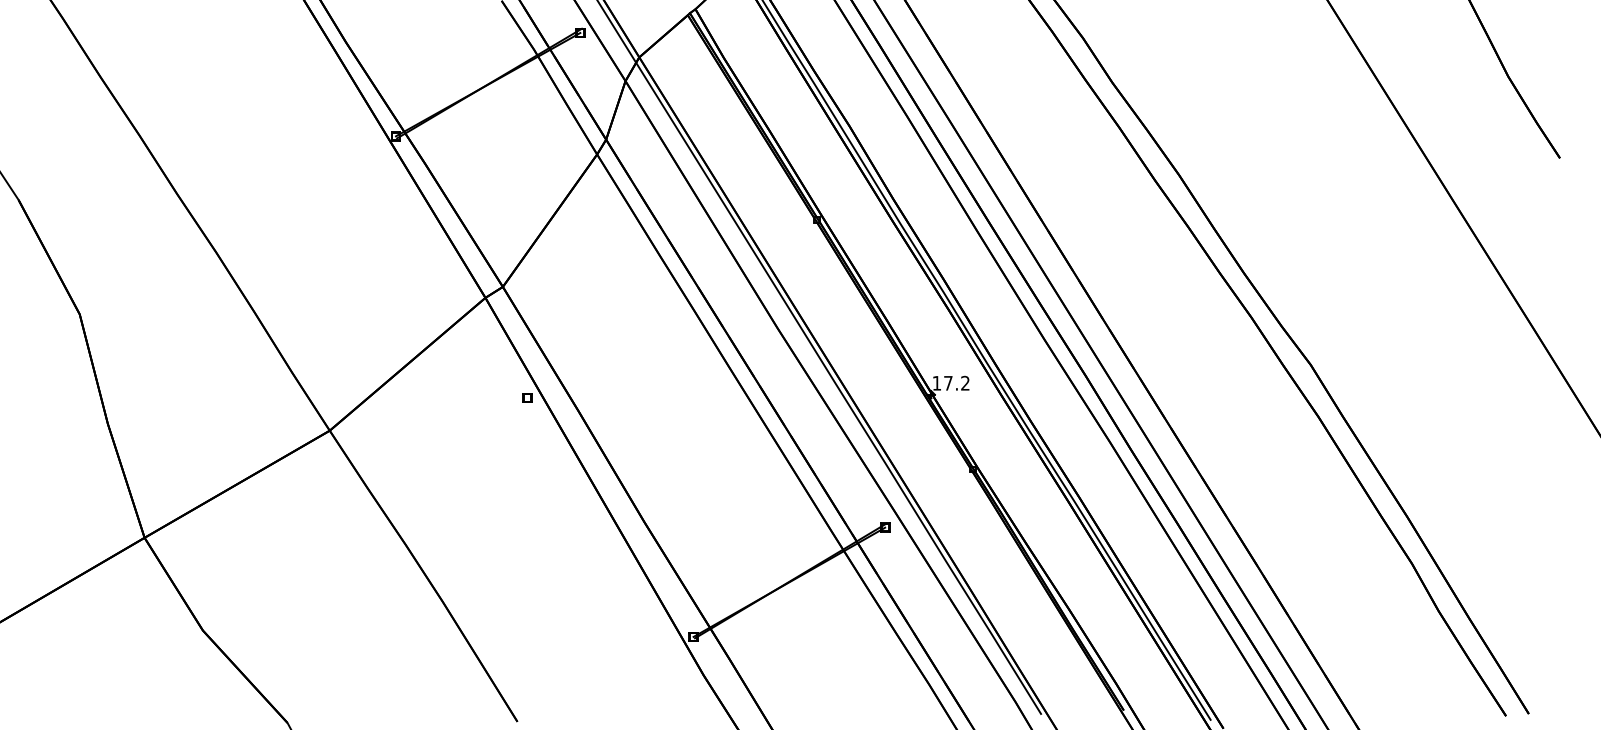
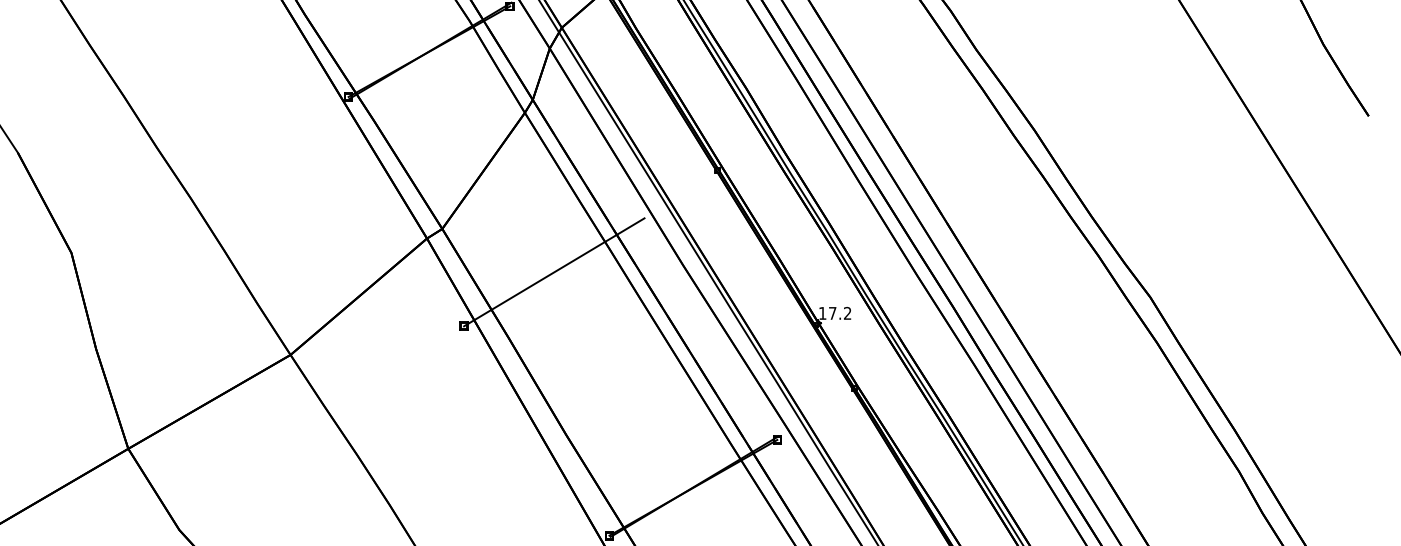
line: (630, 336) -> (554, 272), added

